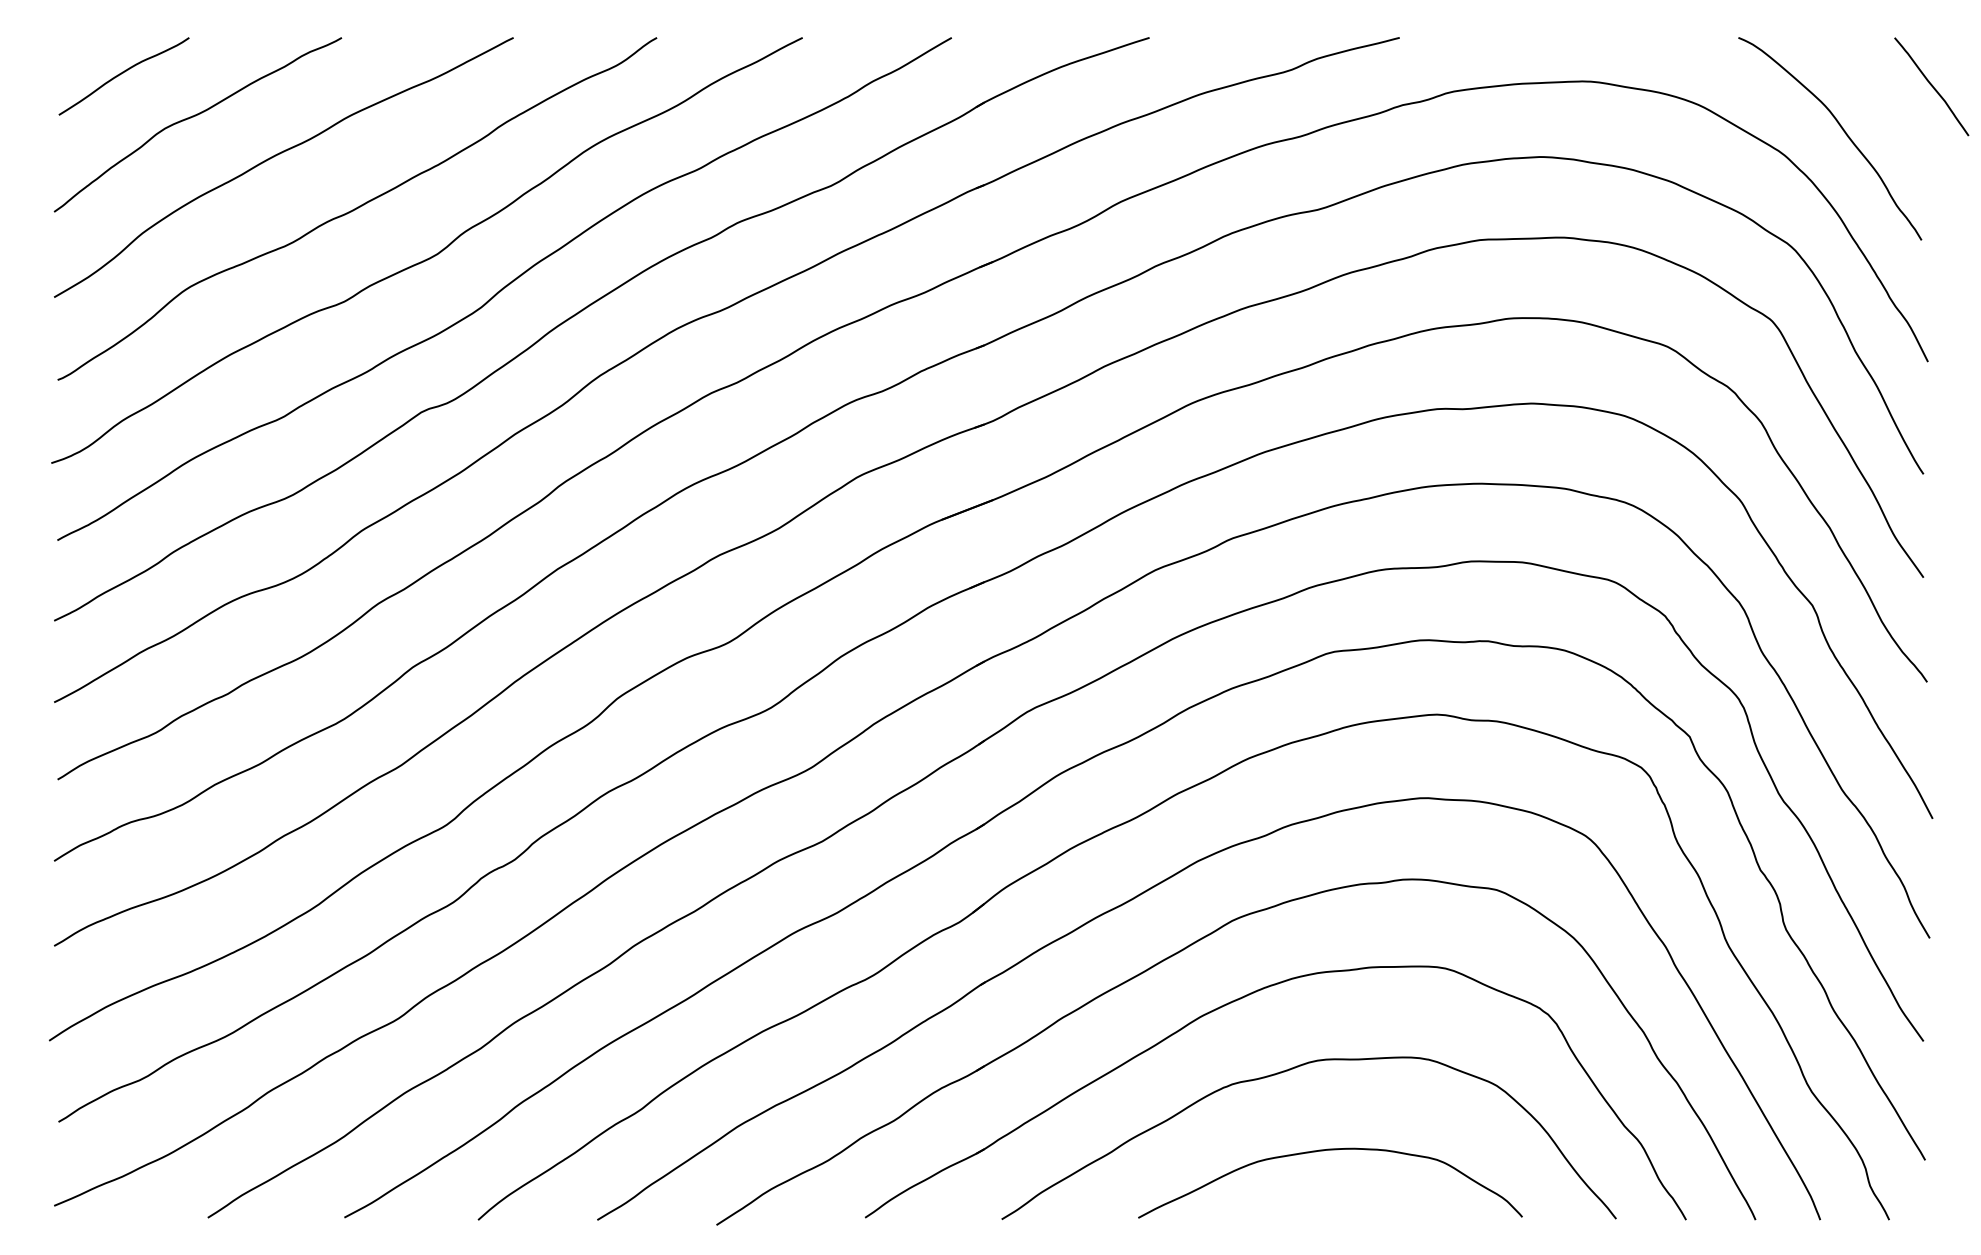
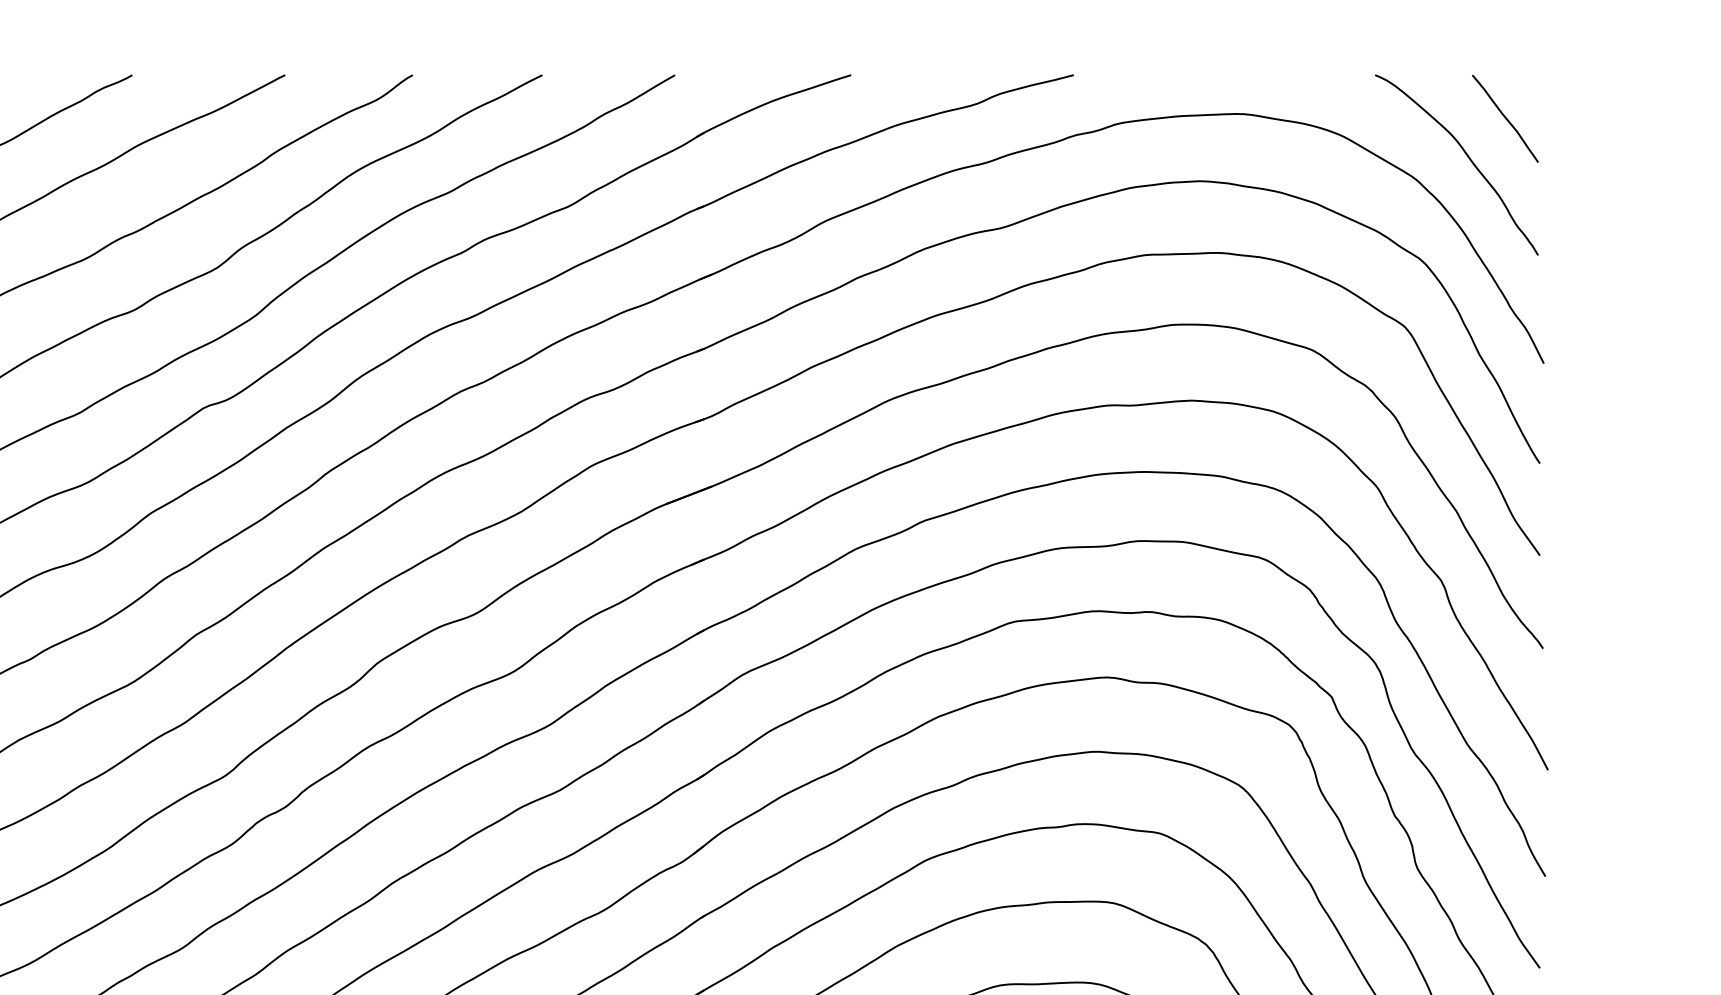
curve: (1931, 86) -> (1505, 118), moved

